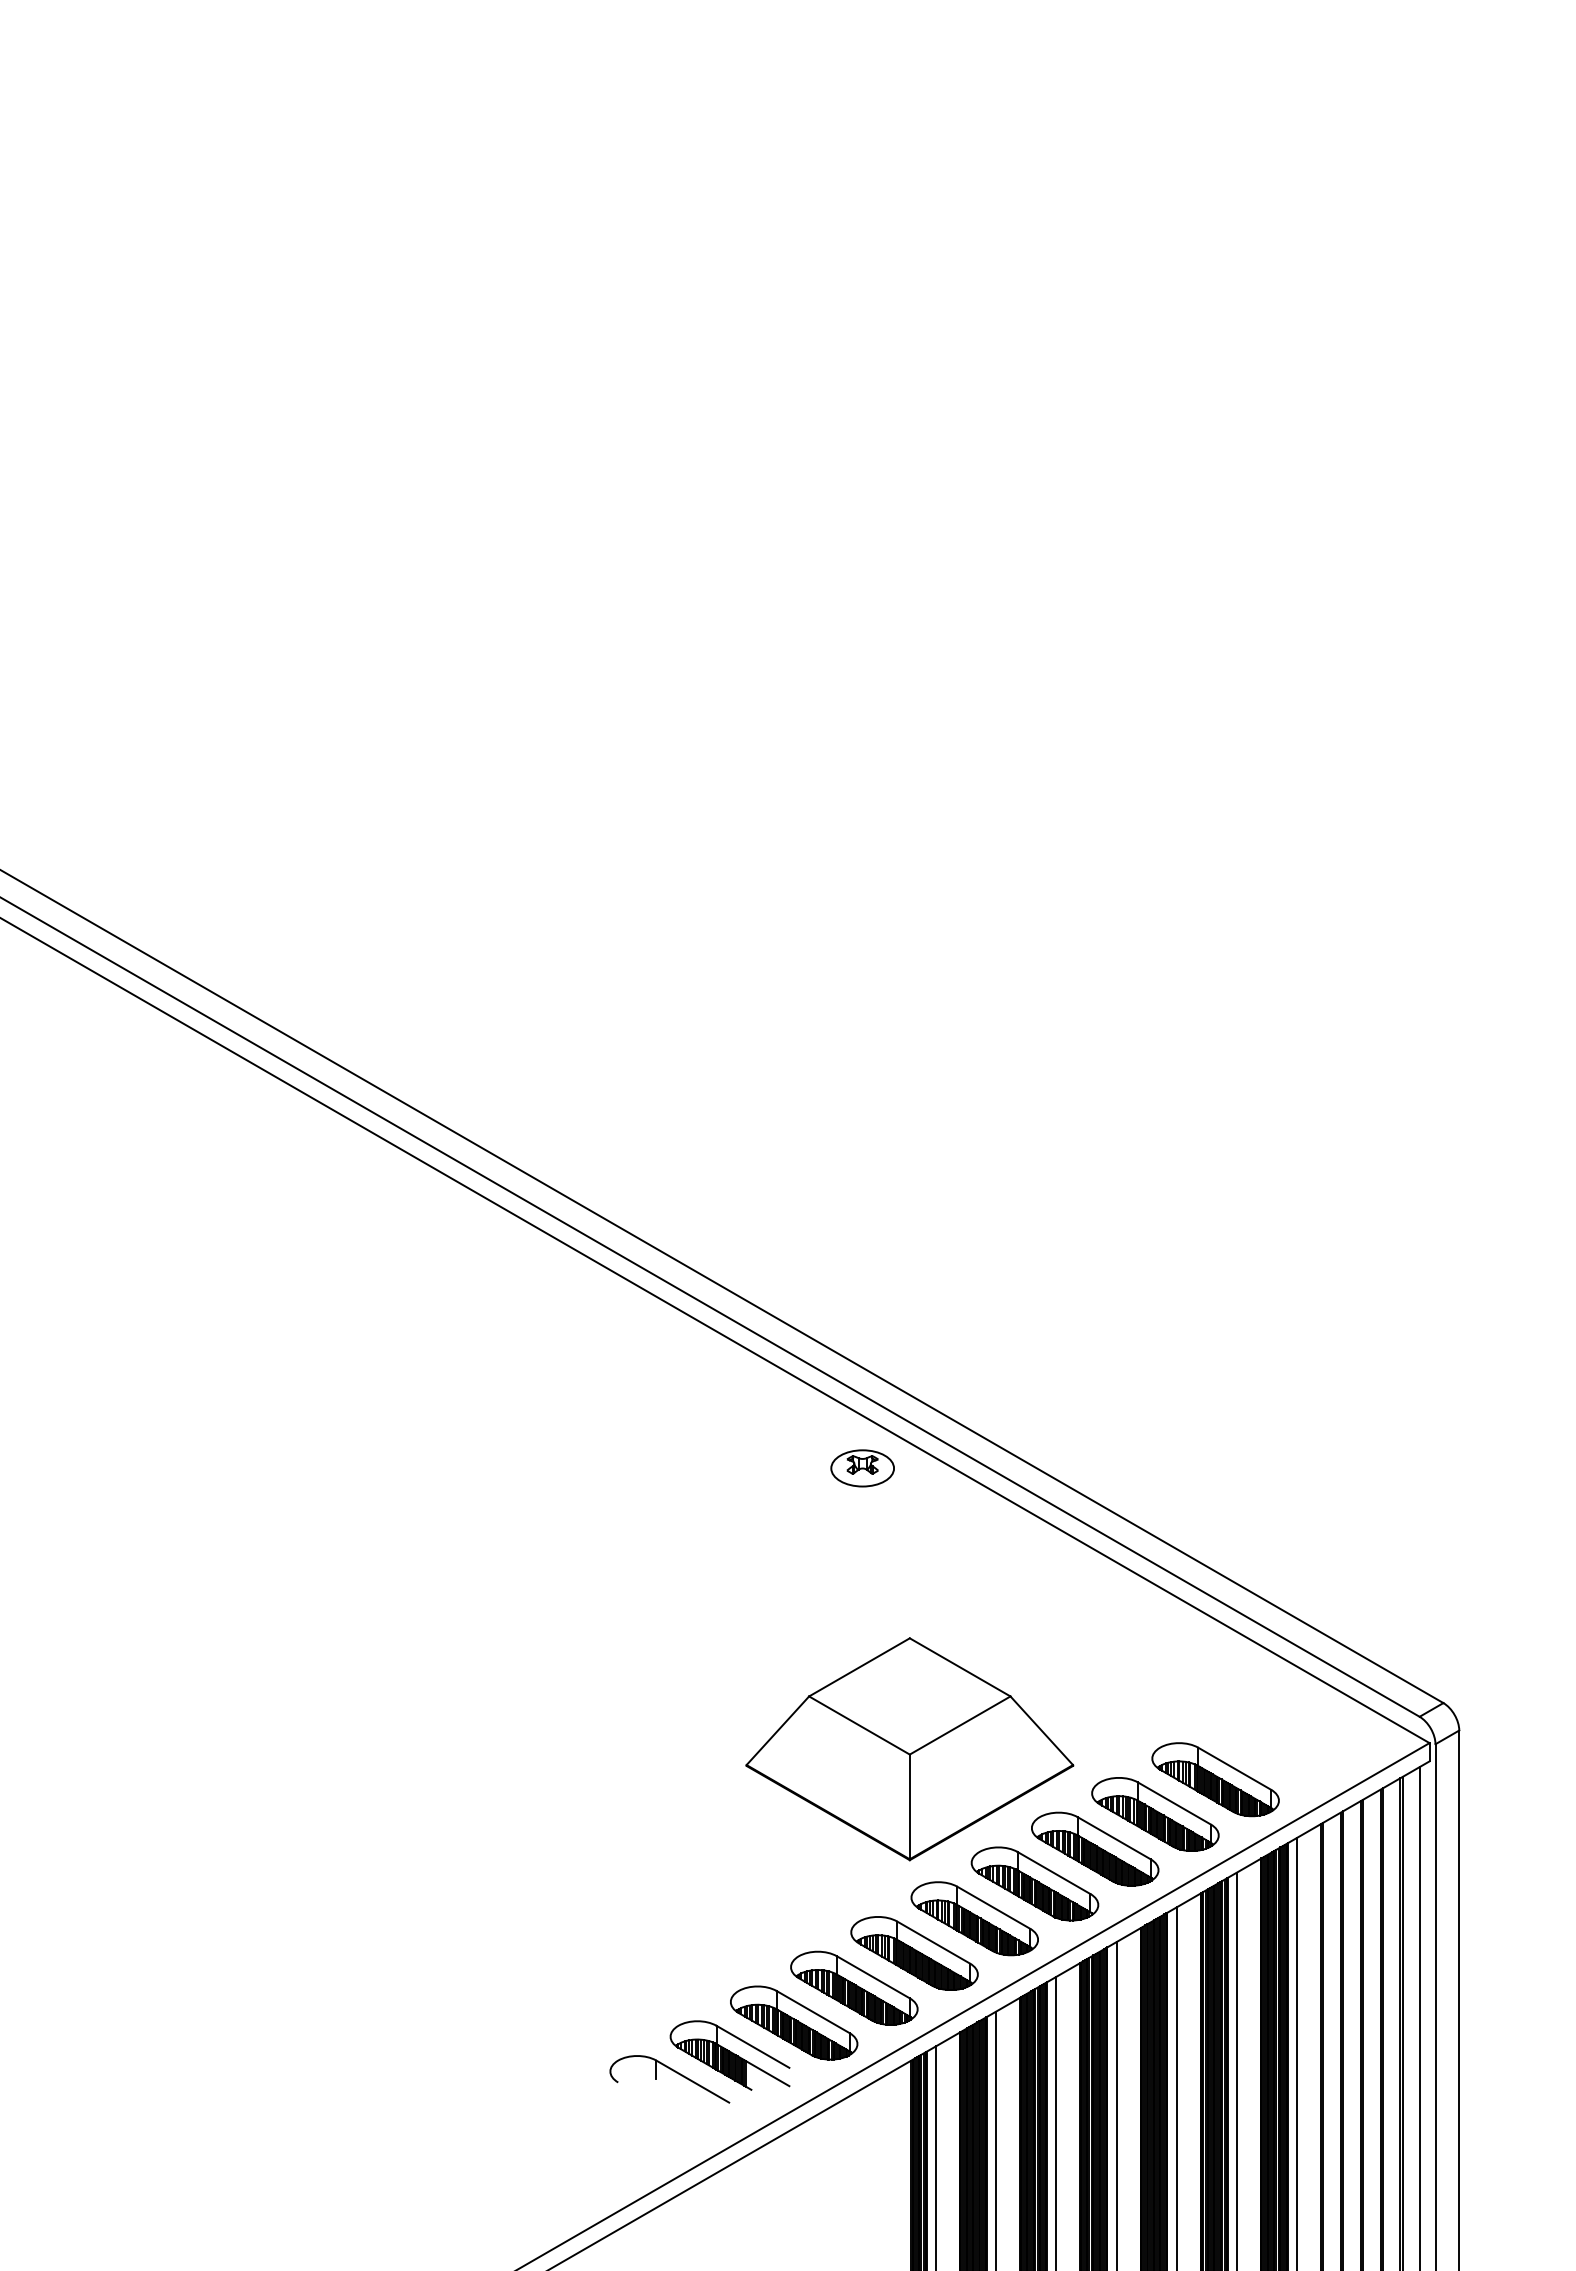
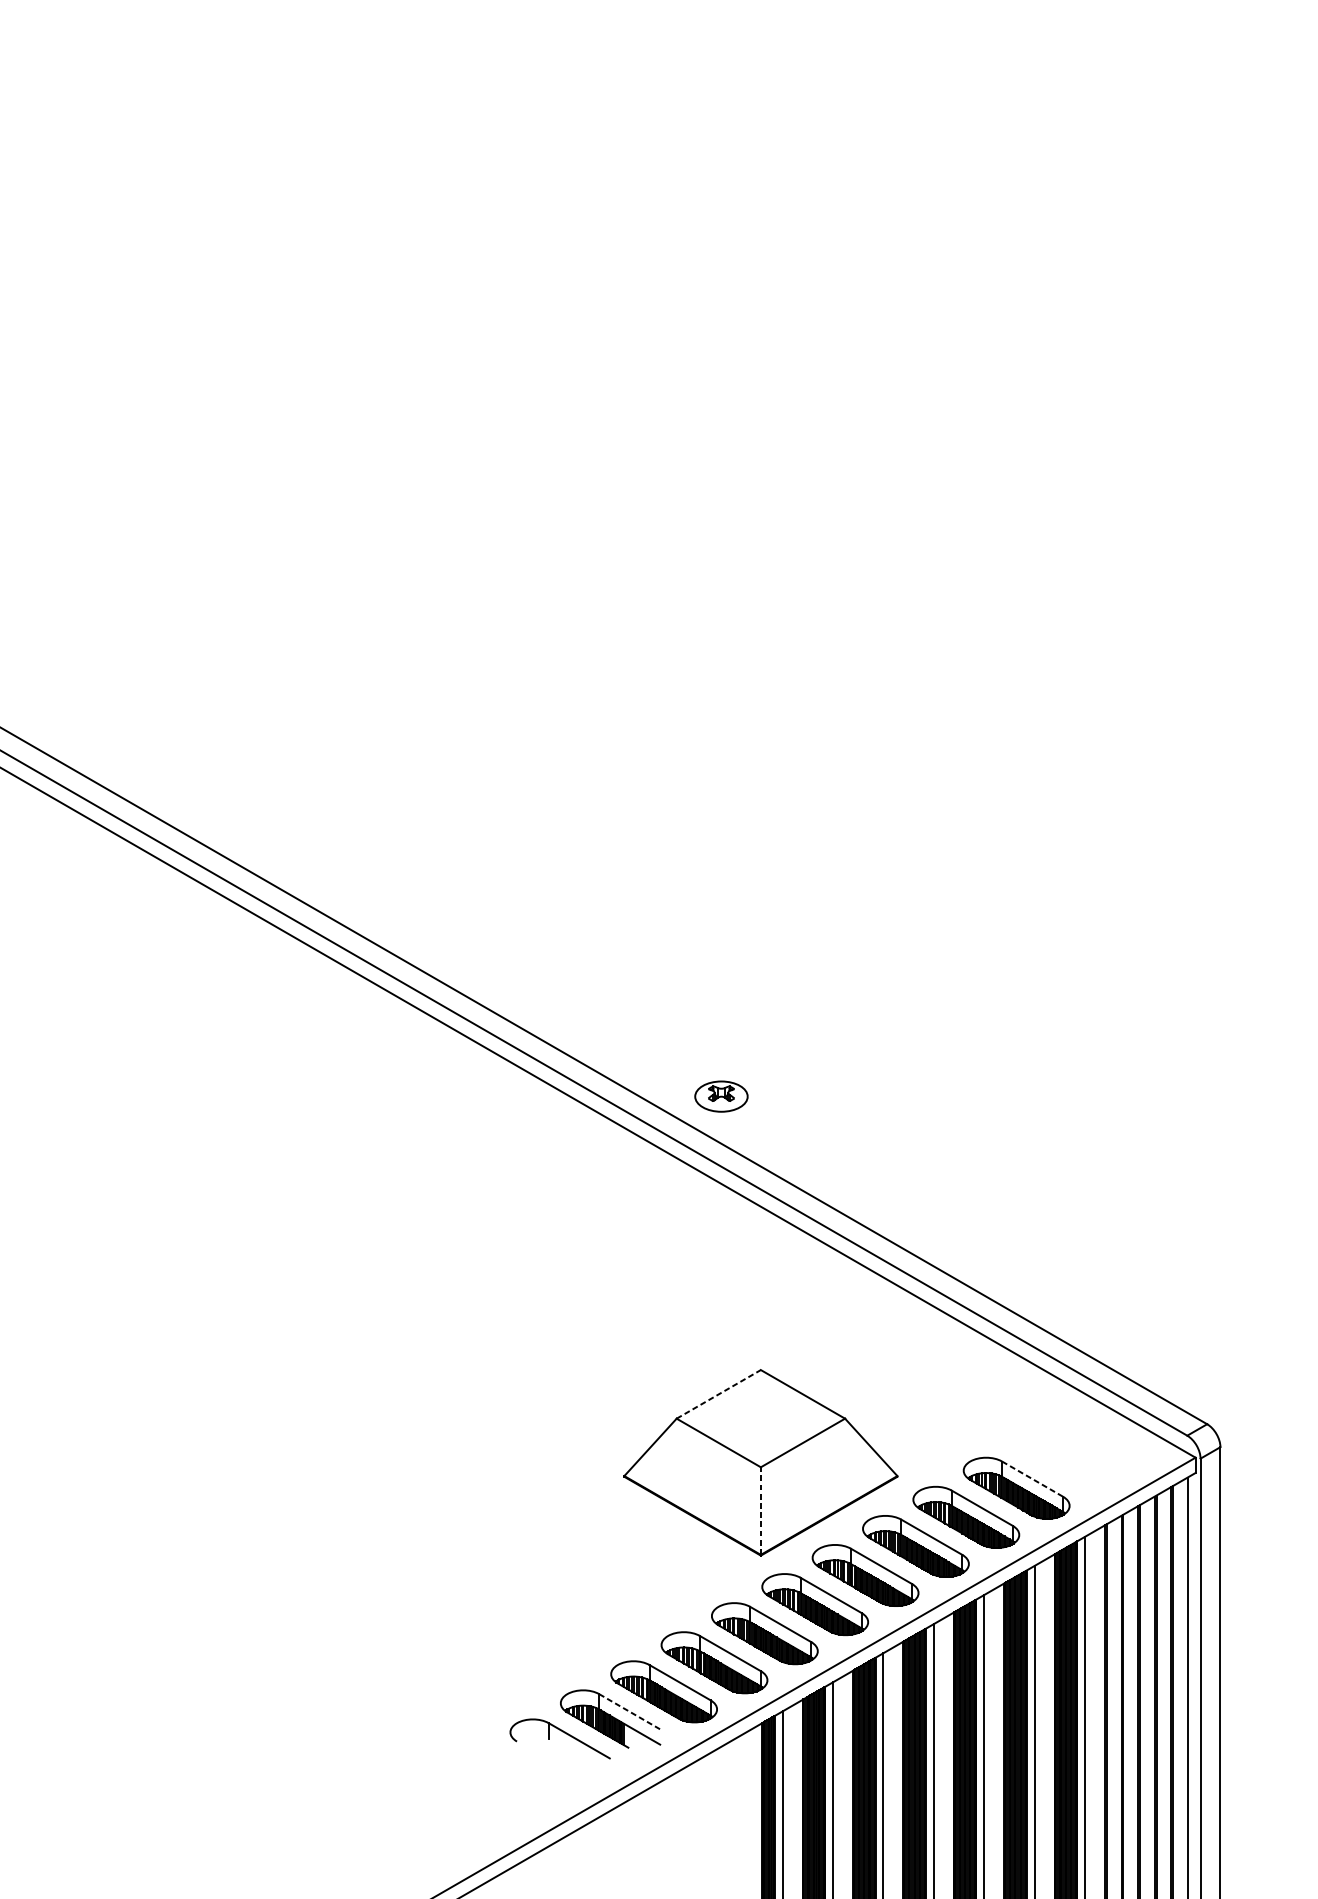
part: (862, 1468) -> (721, 1096), moved
line: (859, 1667) -> (718, 1394), solid -> dashed
line: (1235, 1768) -> (1033, 1478), solid -> dashed
line: (909, 1806) -> (760, 1510), solid -> dashed
line: (753, 2047) -> (630, 1712), solid -> dashed

